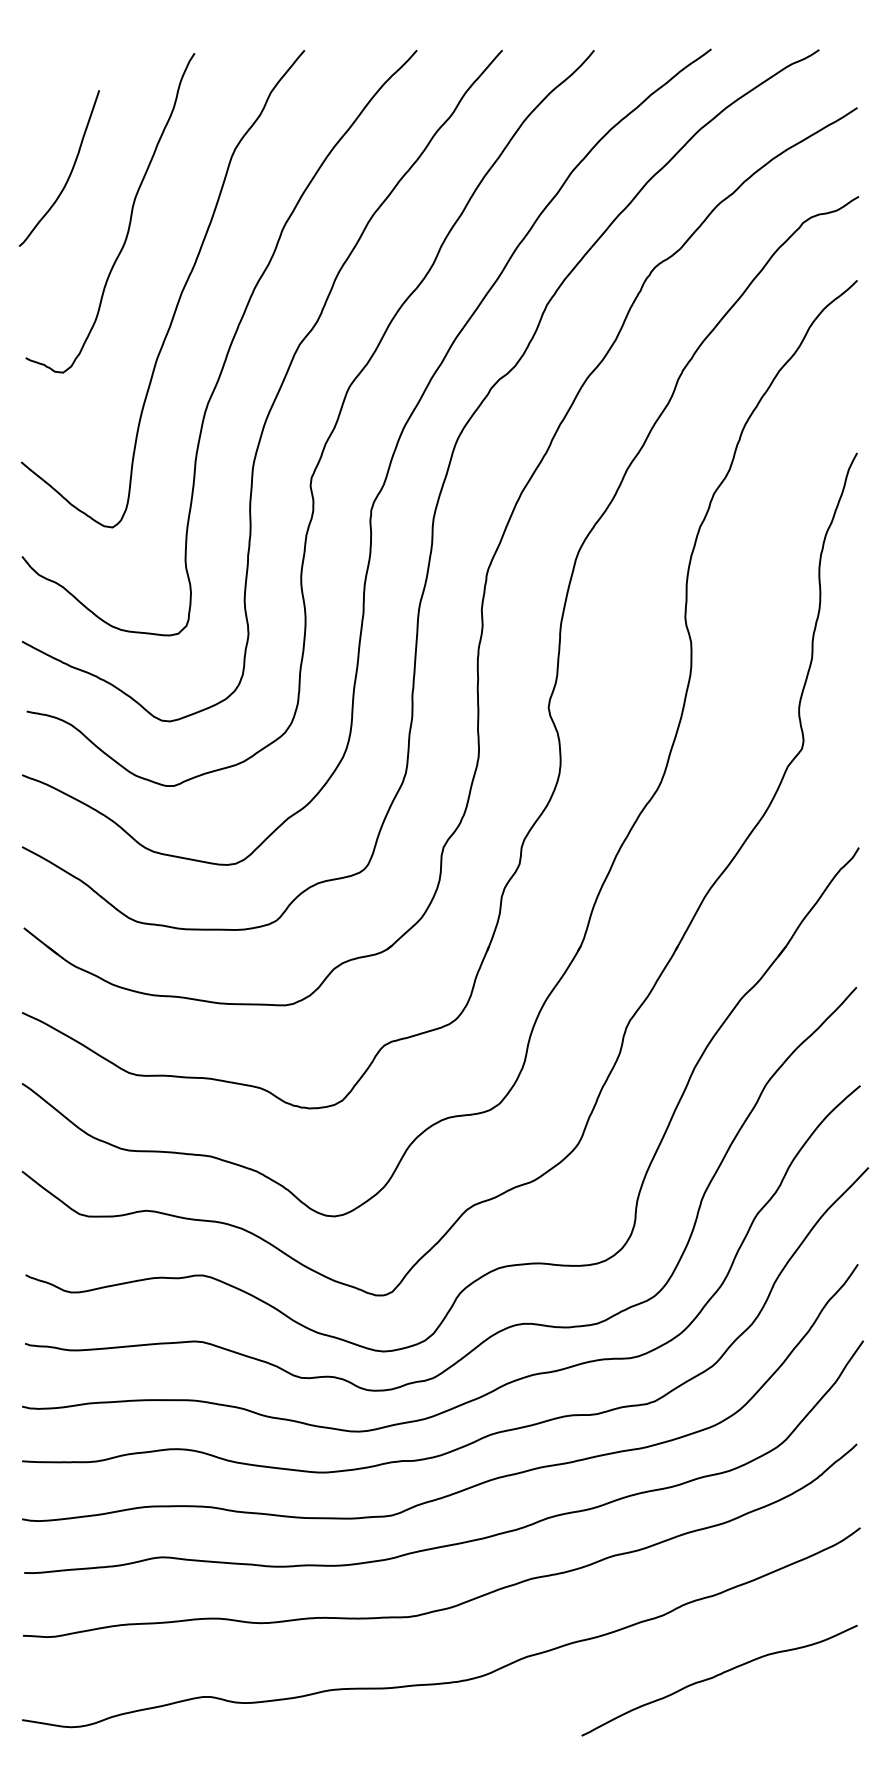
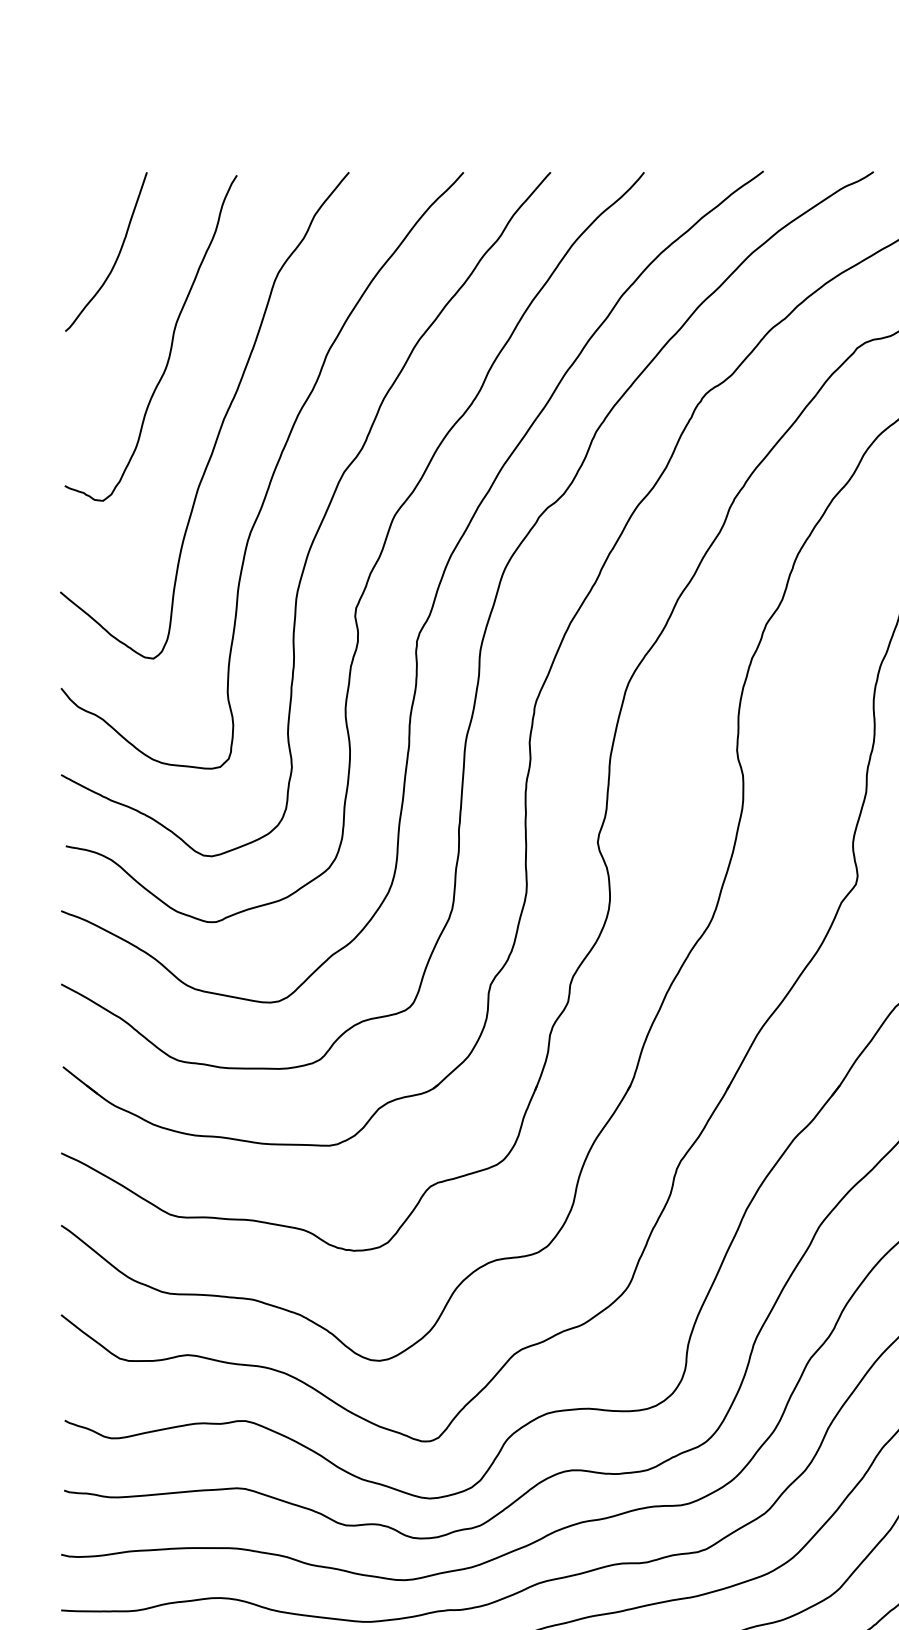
curve: (69, 173) -> (116, 257), moved

